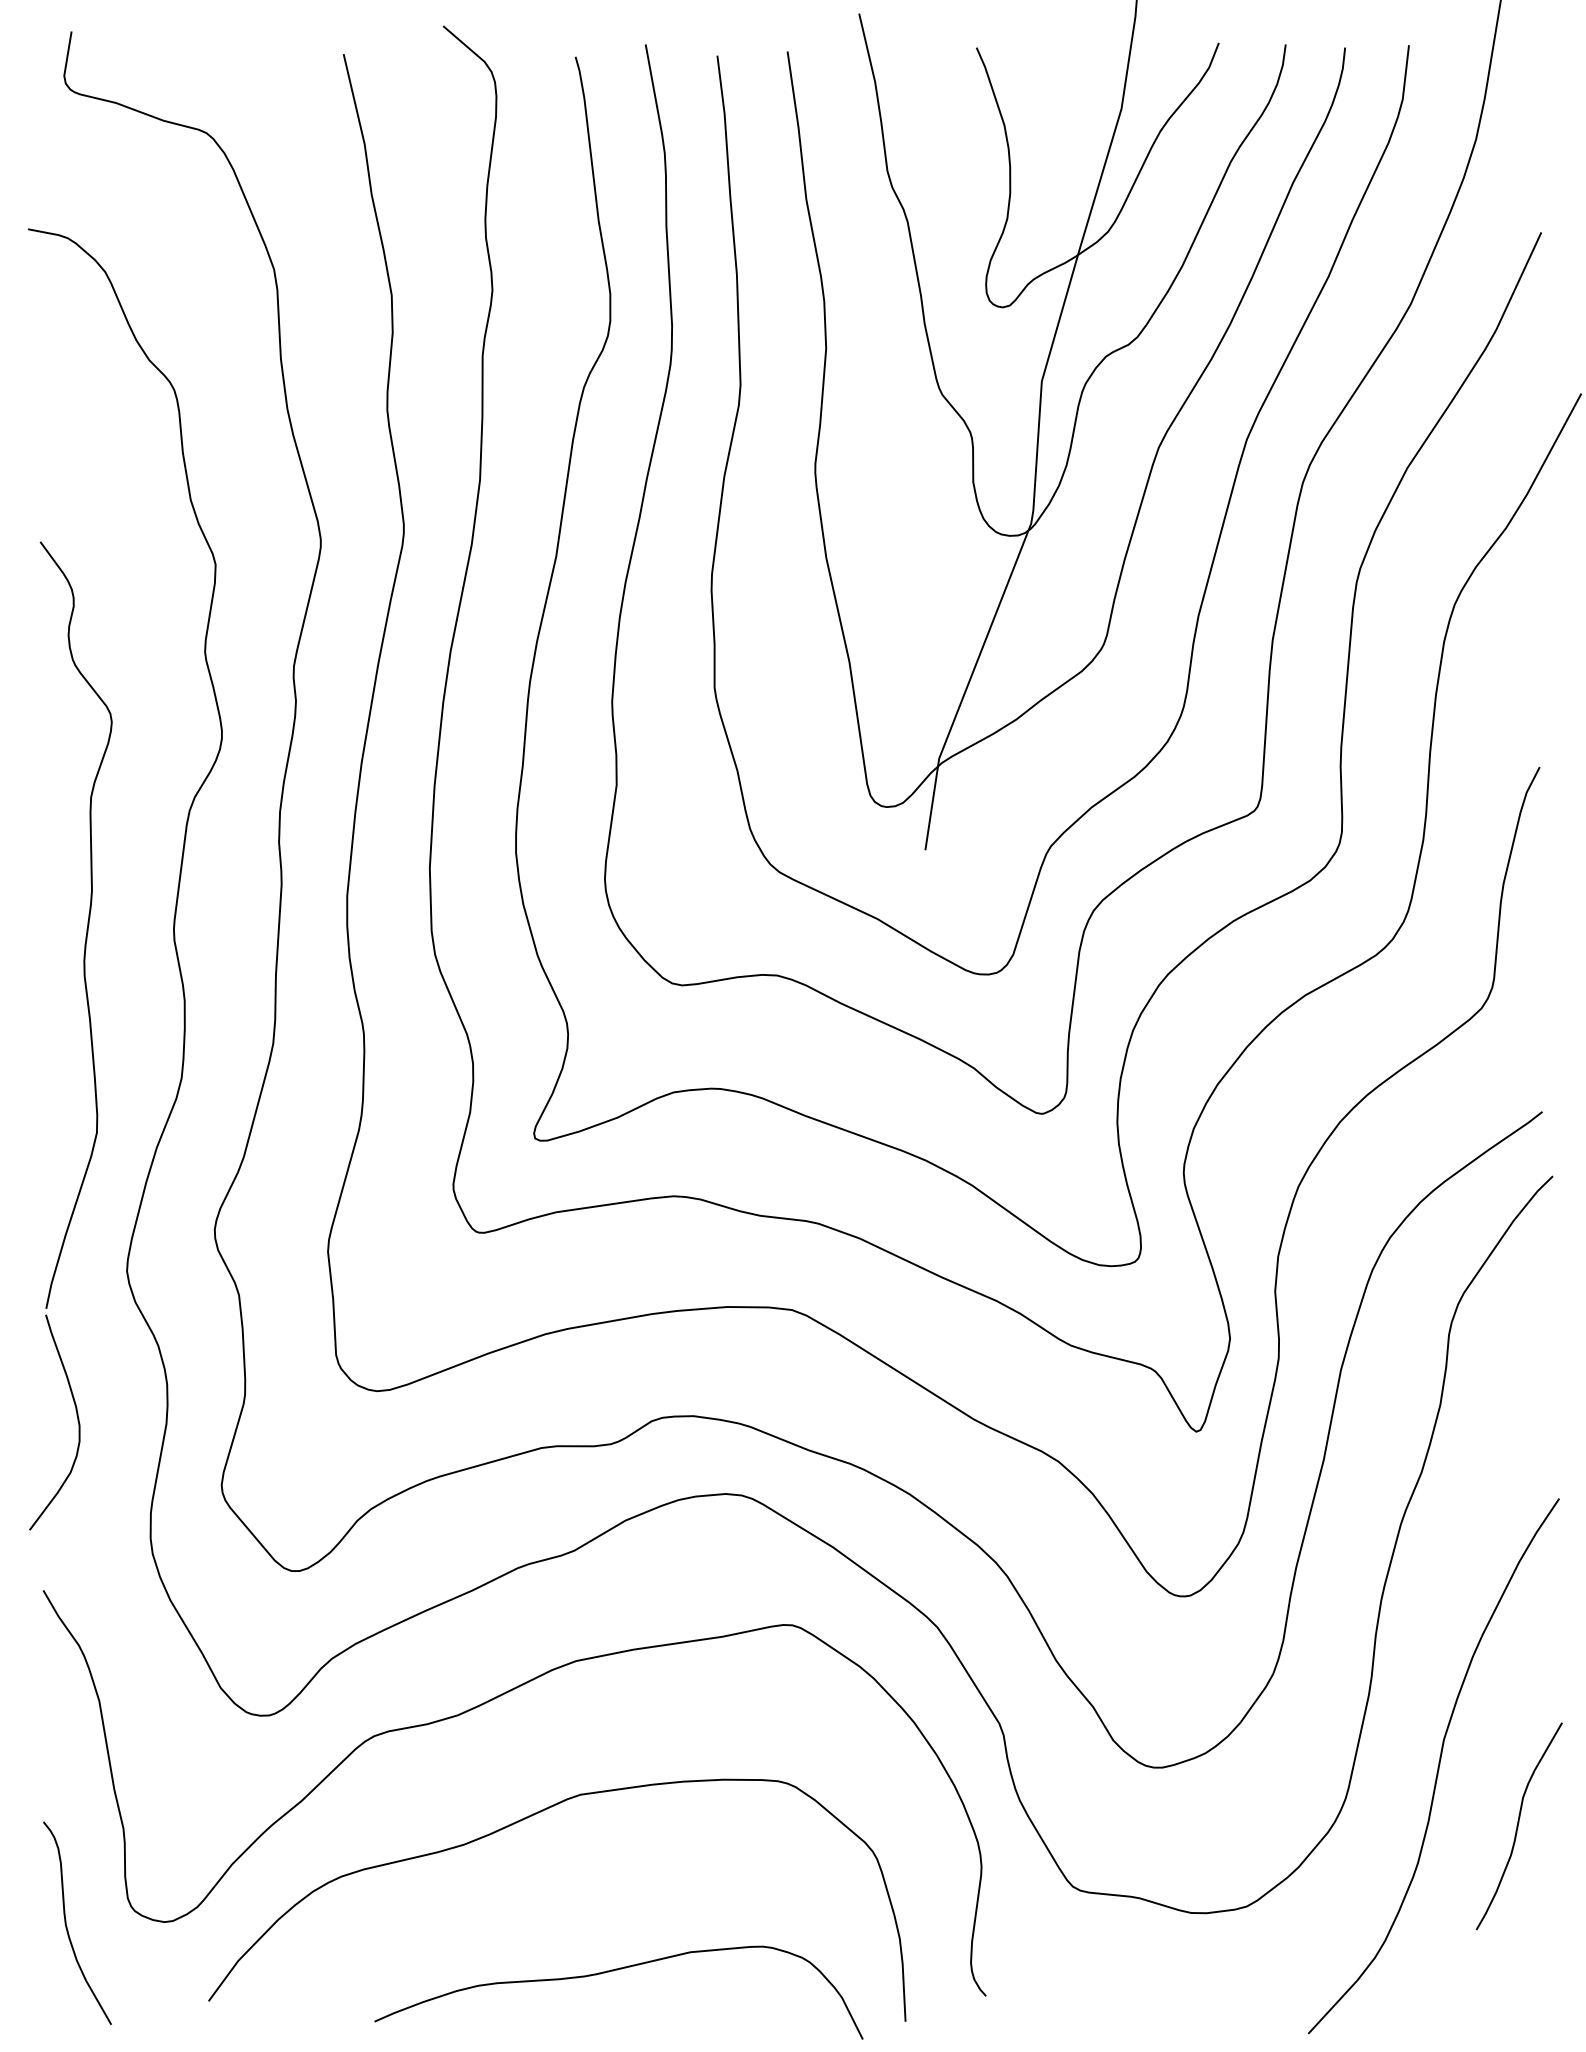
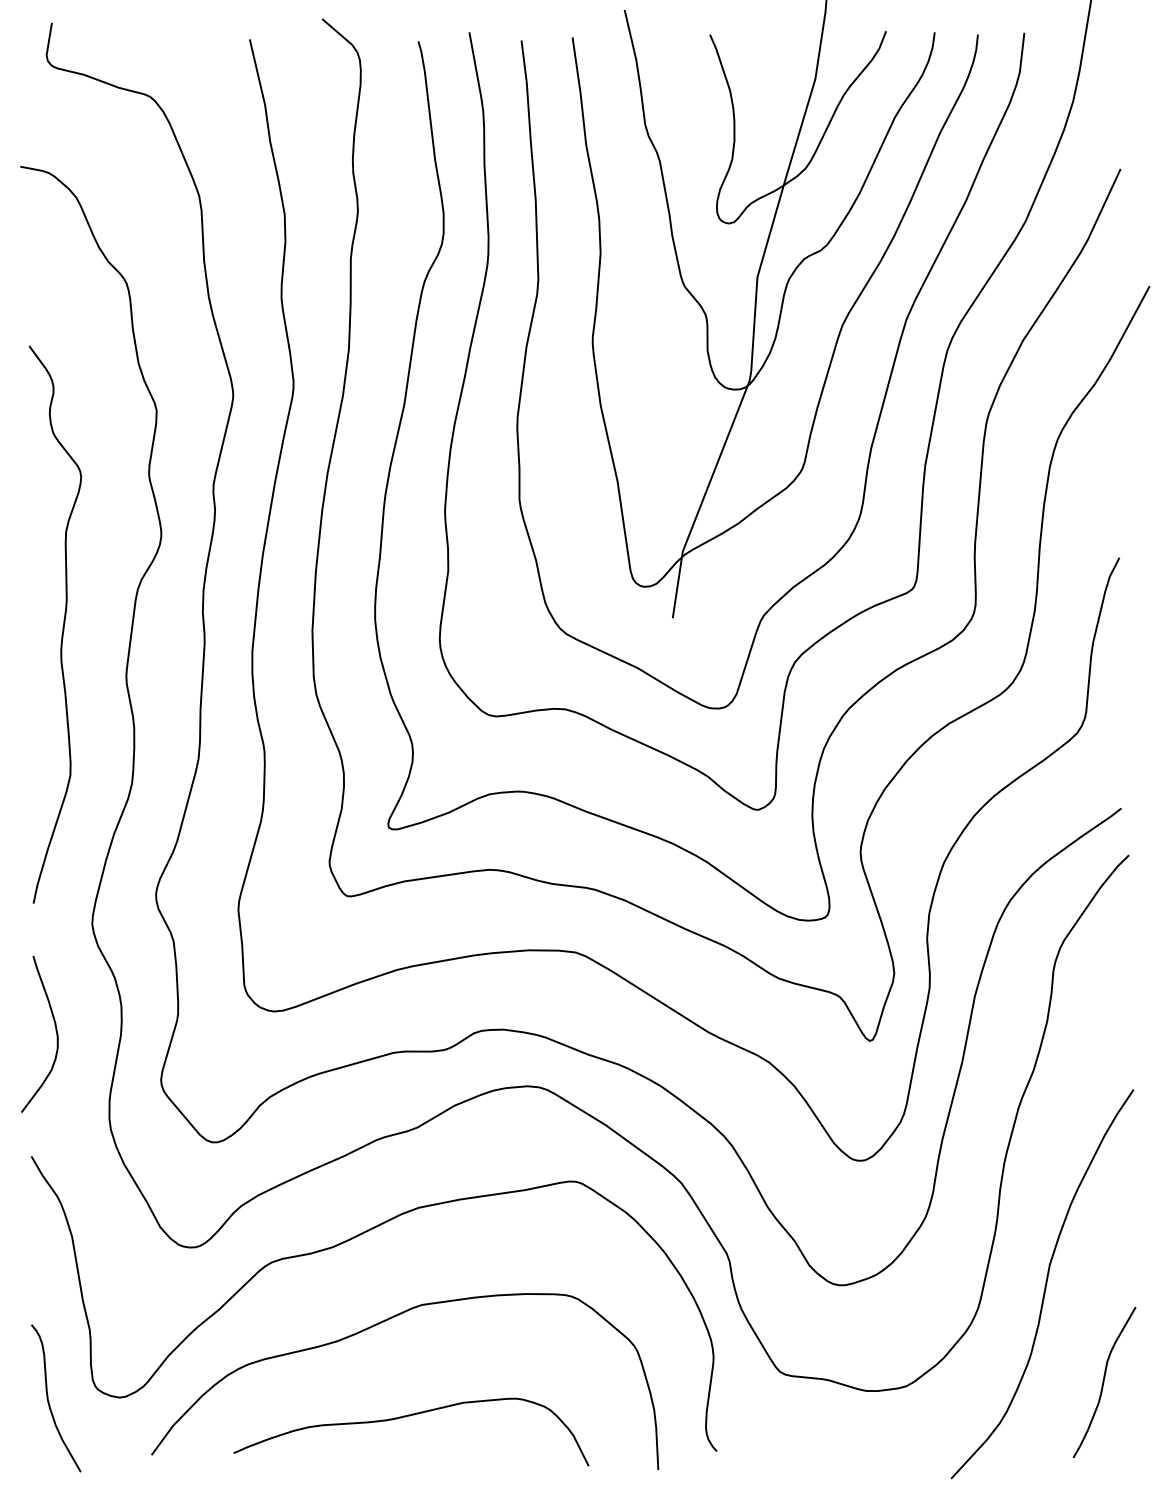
curve: (86, 928) -> (62, 627), moved
curve: (1518, 1826) -> (1104, 1382), moved
curve: (613, 1971) -> (407, 1416), moved

